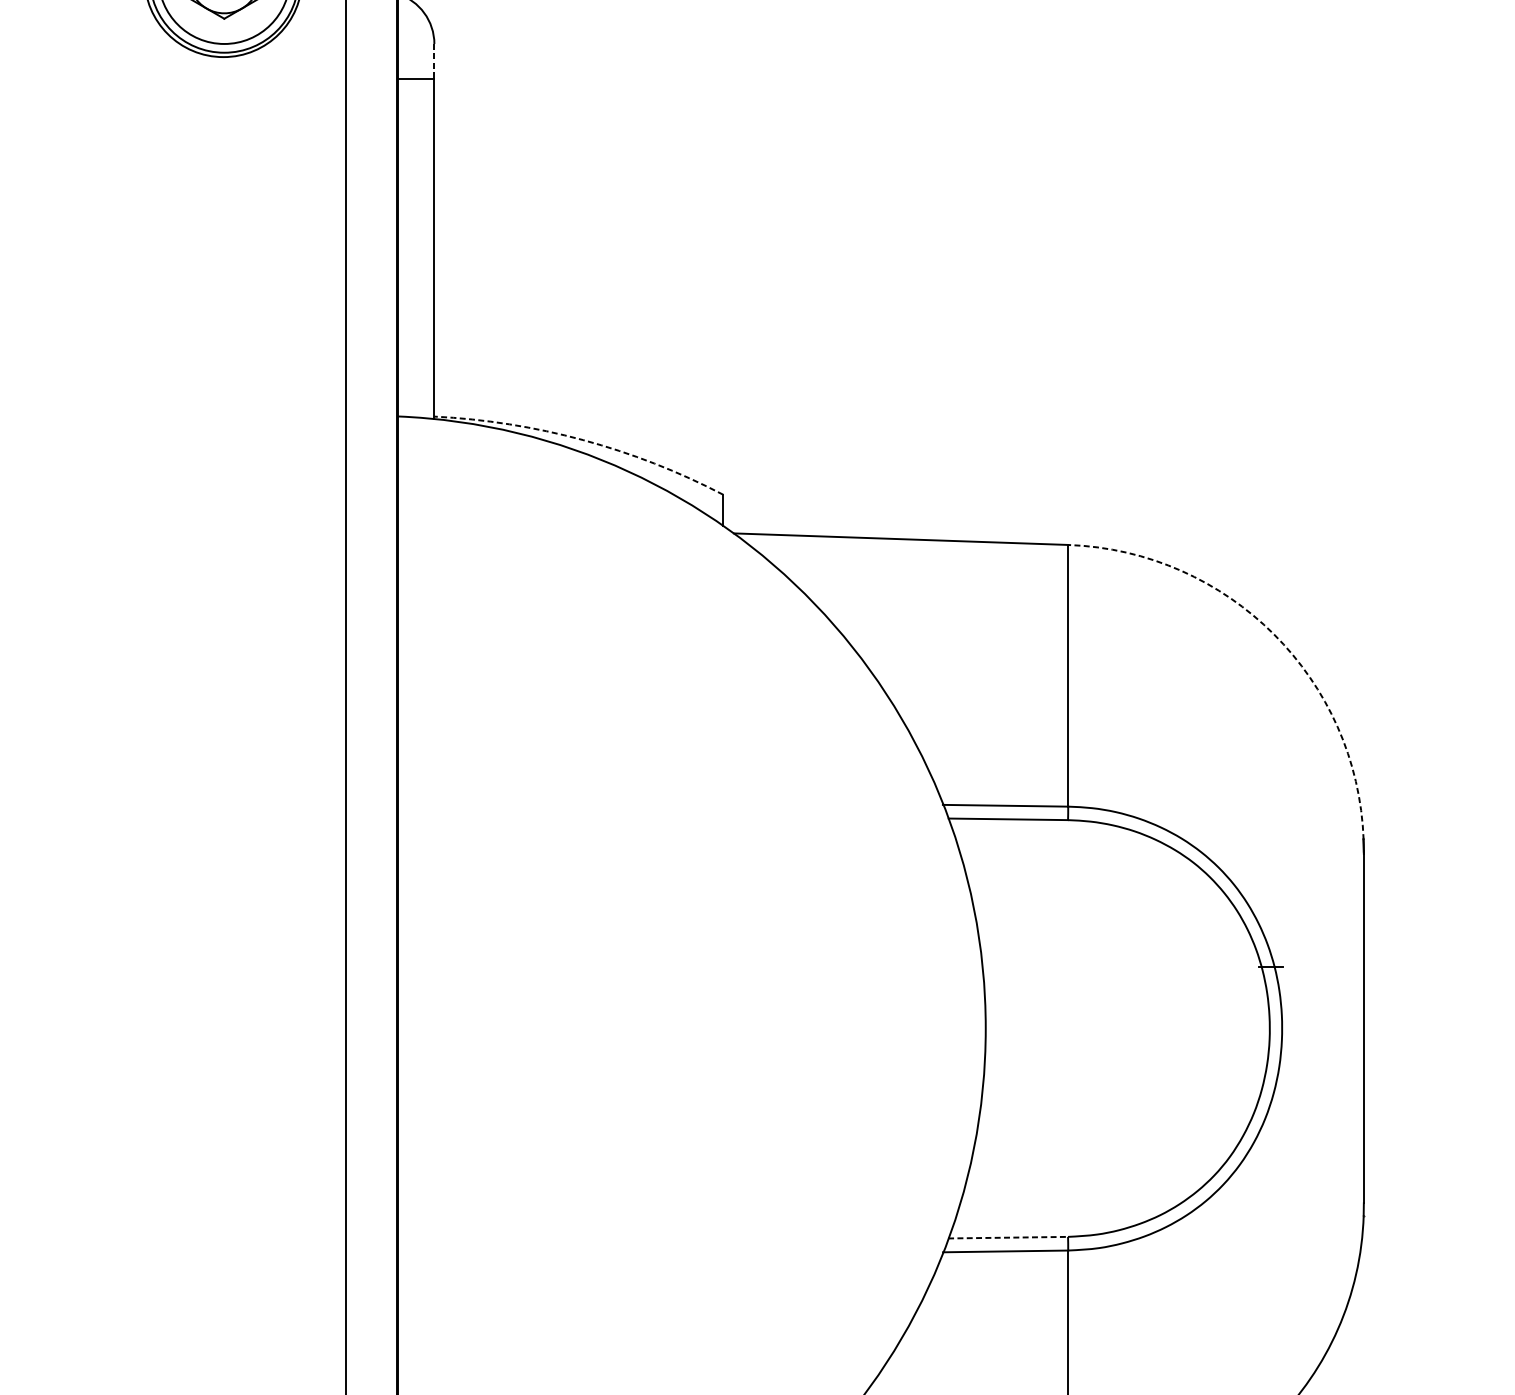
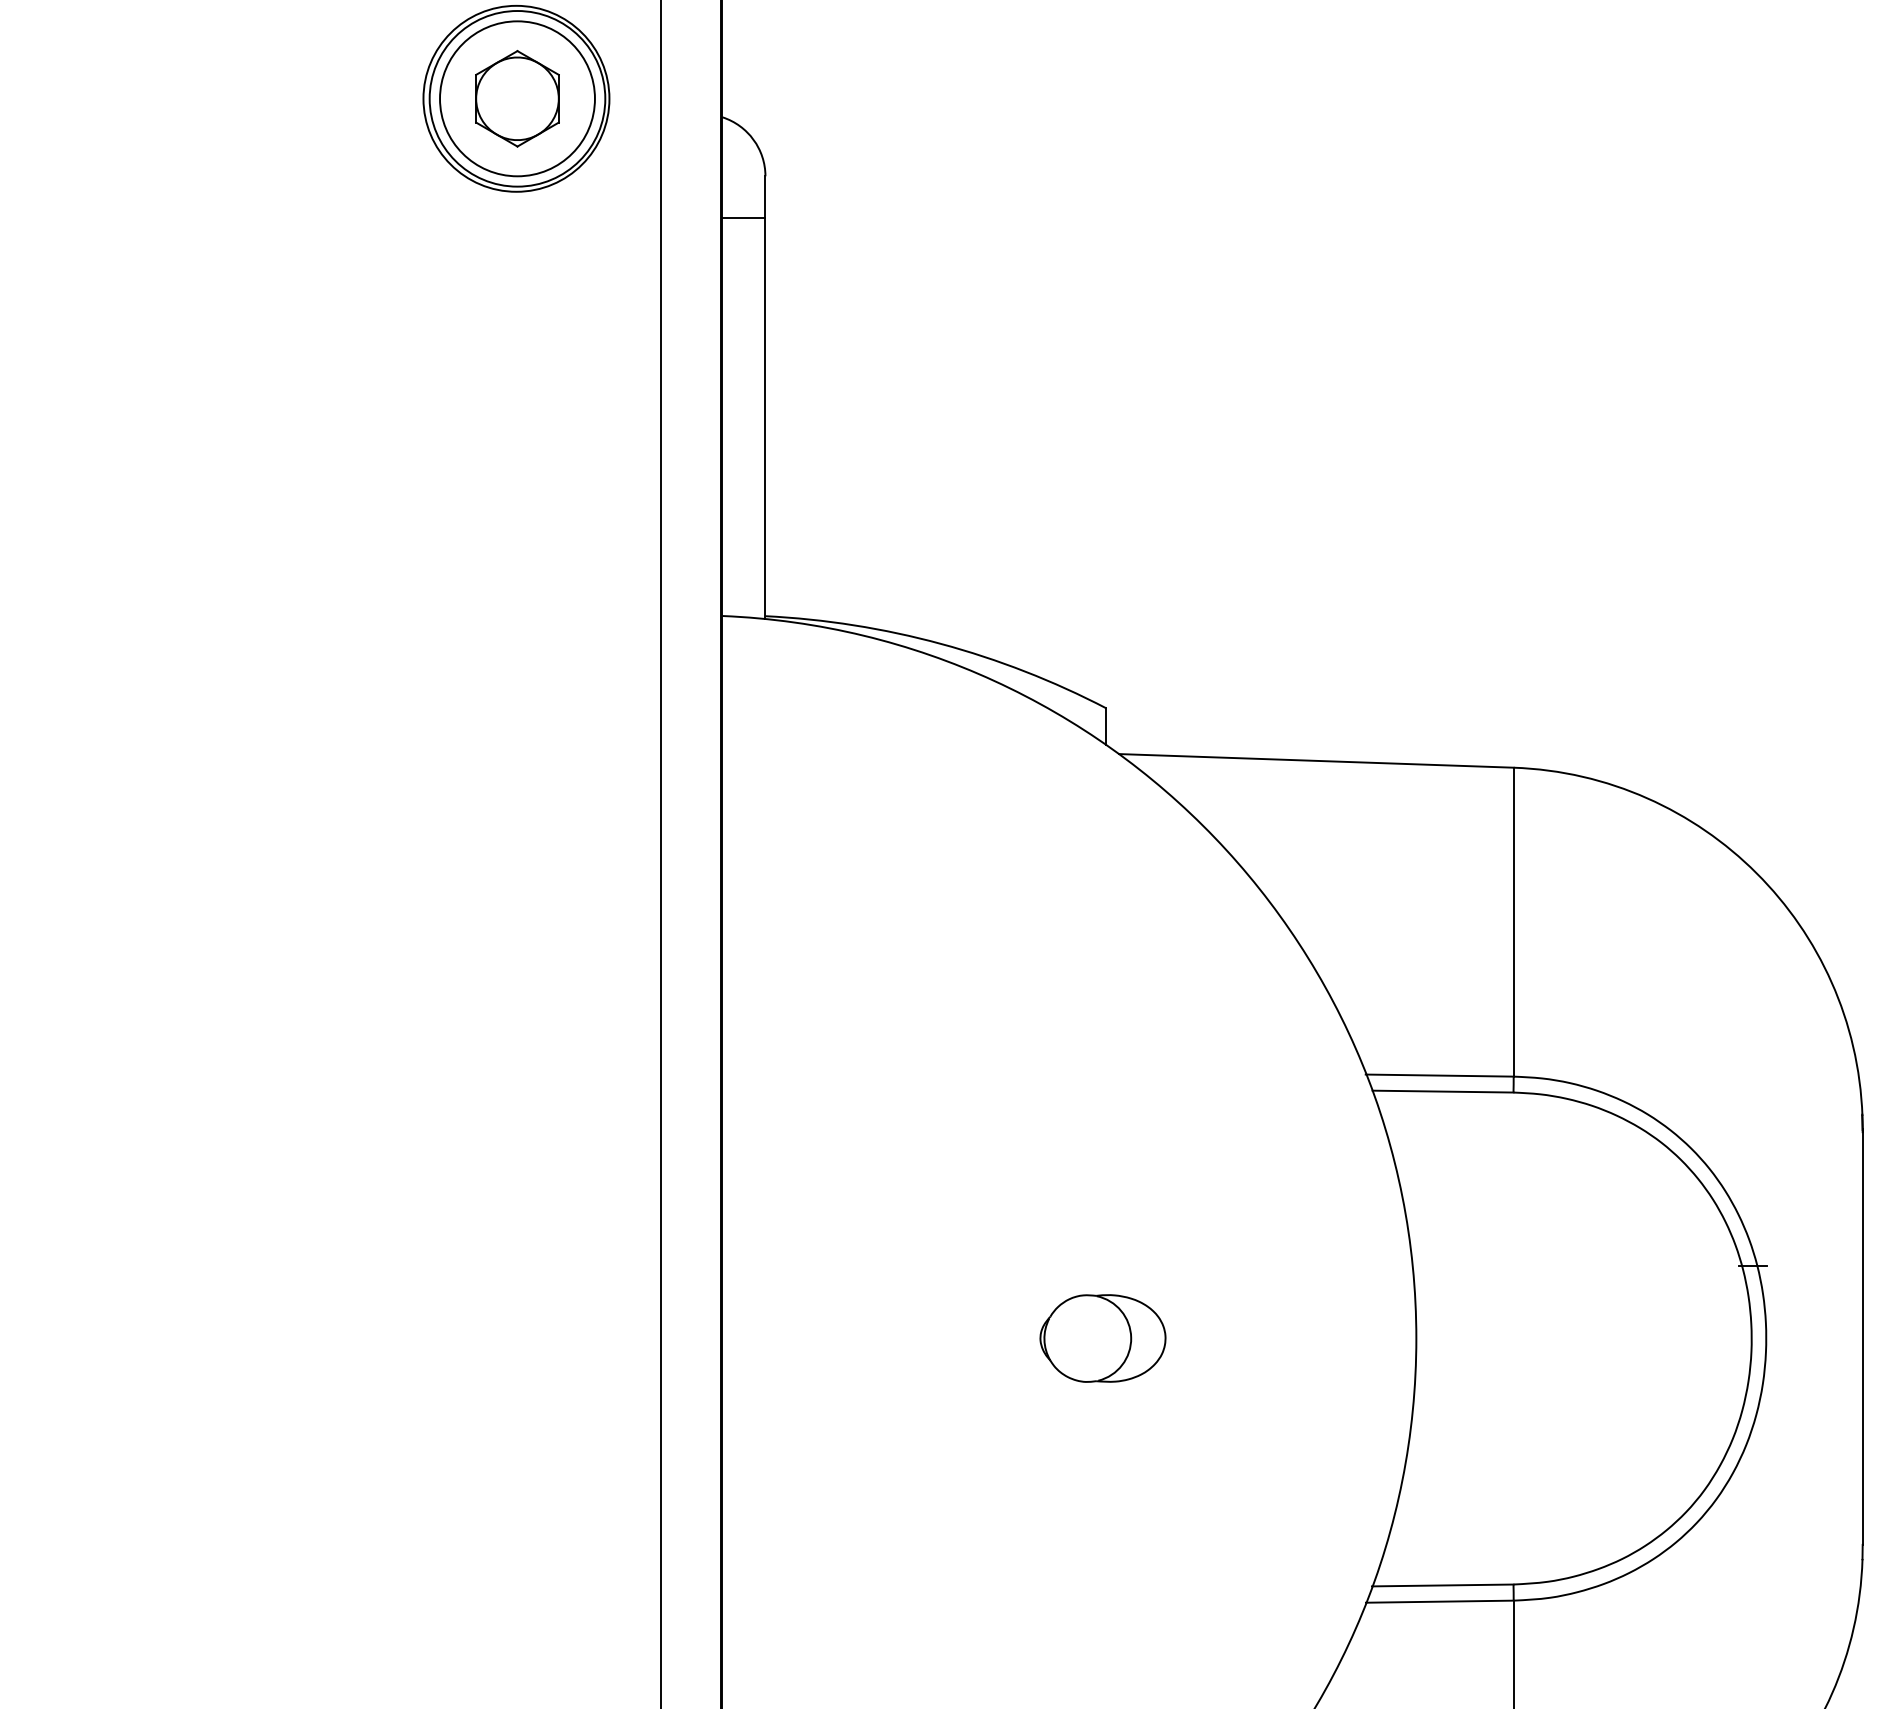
line: (434, 61) -> (765, 196), dashed -> solid
arc: (583, 439) -> (941, 643), dashed -> solid
arc: (1273, 634) -> (1756, 873), dashed -> solid
part: (719, 1028) -> (1102, 1338), added
line: (1007, 1237) -> (1442, 1585), dashed -> solid

